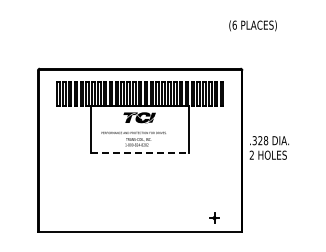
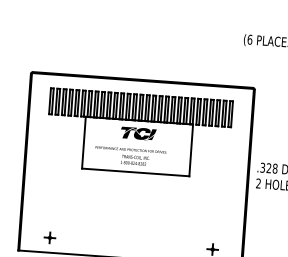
line: (139, 153) -> (135, 172), dashed -> solid
part: (65, 217) -> (49, 237), added

